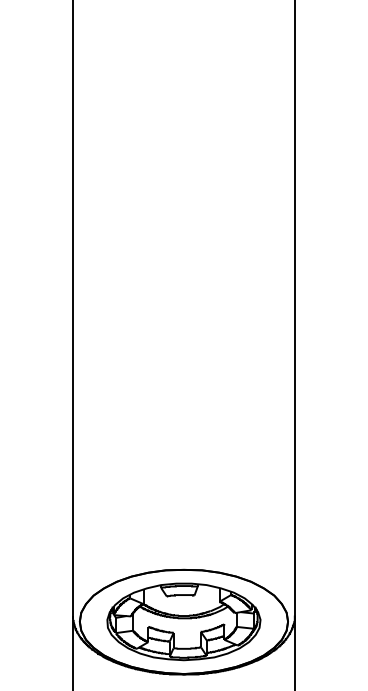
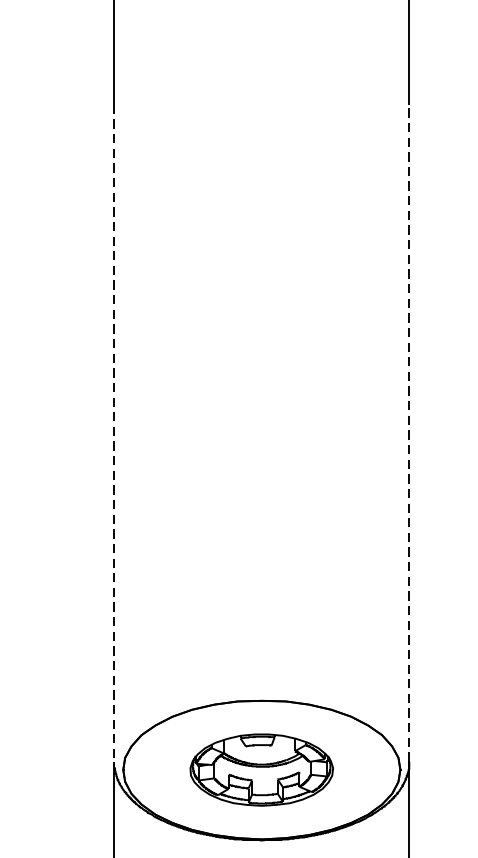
line: (73, 368) -> (114, 432), solid -> dashed
line: (294, 368) -> (408, 432), solid -> dashed
part: (183, 621) -> (261, 769), size x0.7

